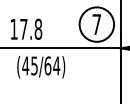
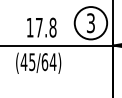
text: (96, 24) -> (90, 23), 7 -> 3
text: (26, 29) -> (41, 27), moved

